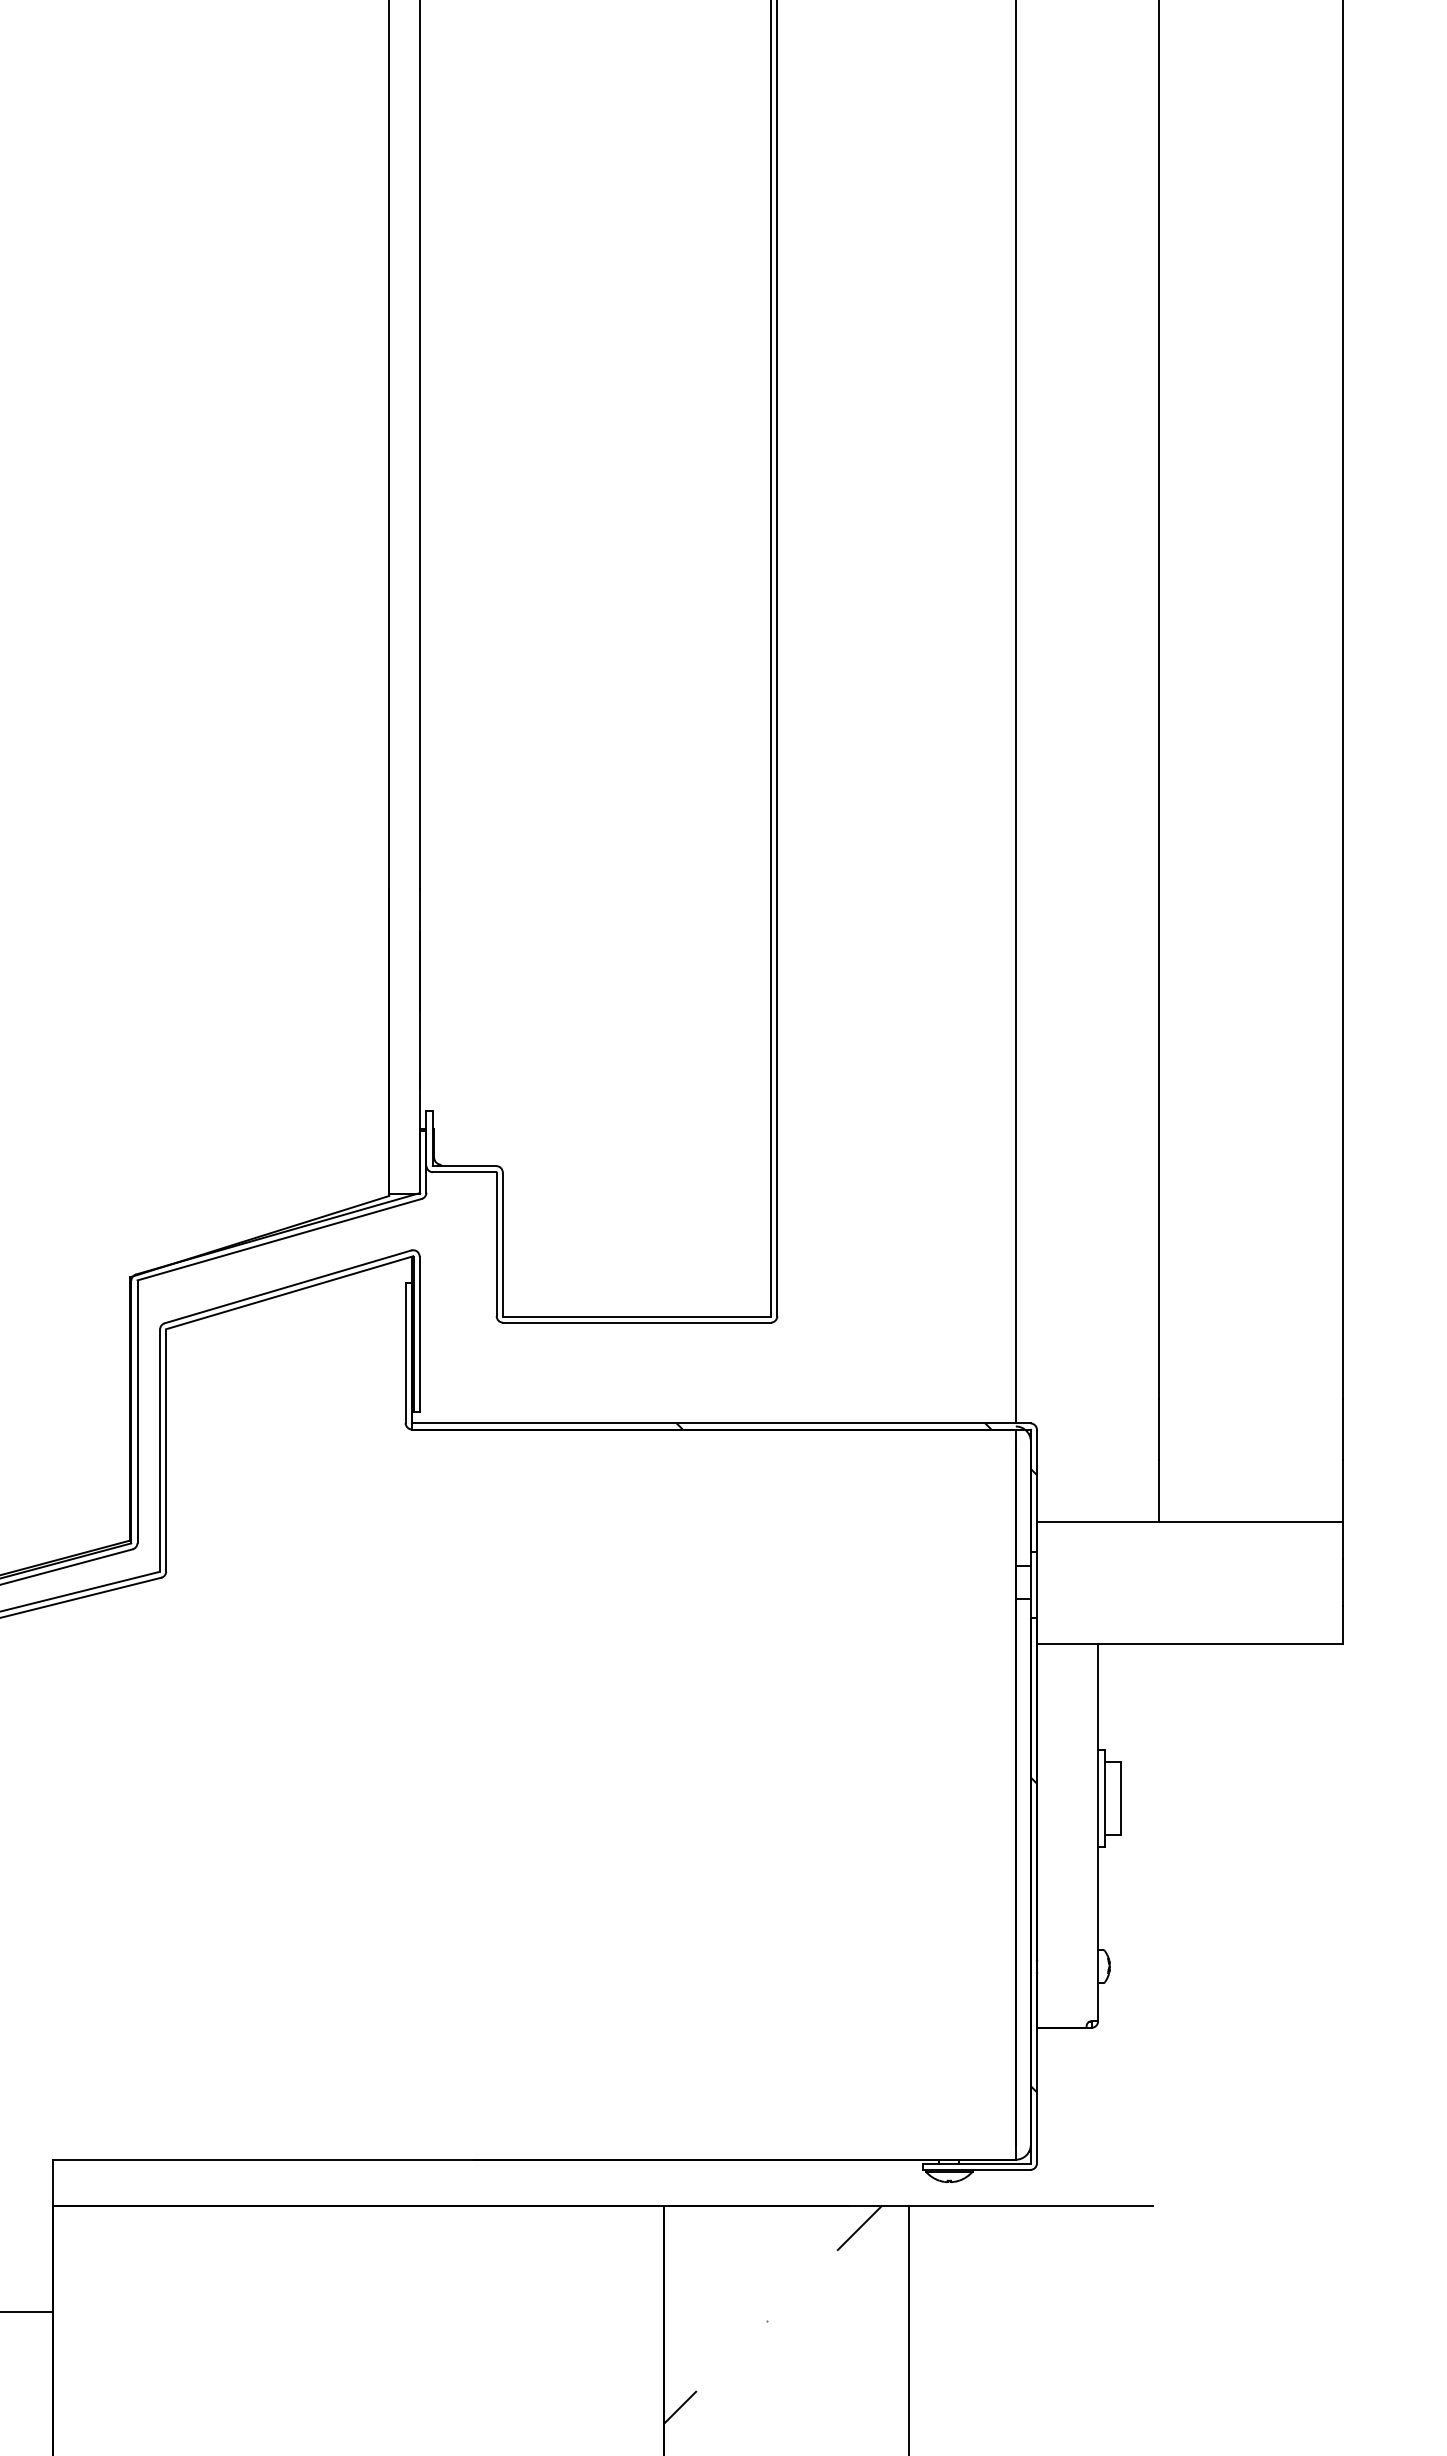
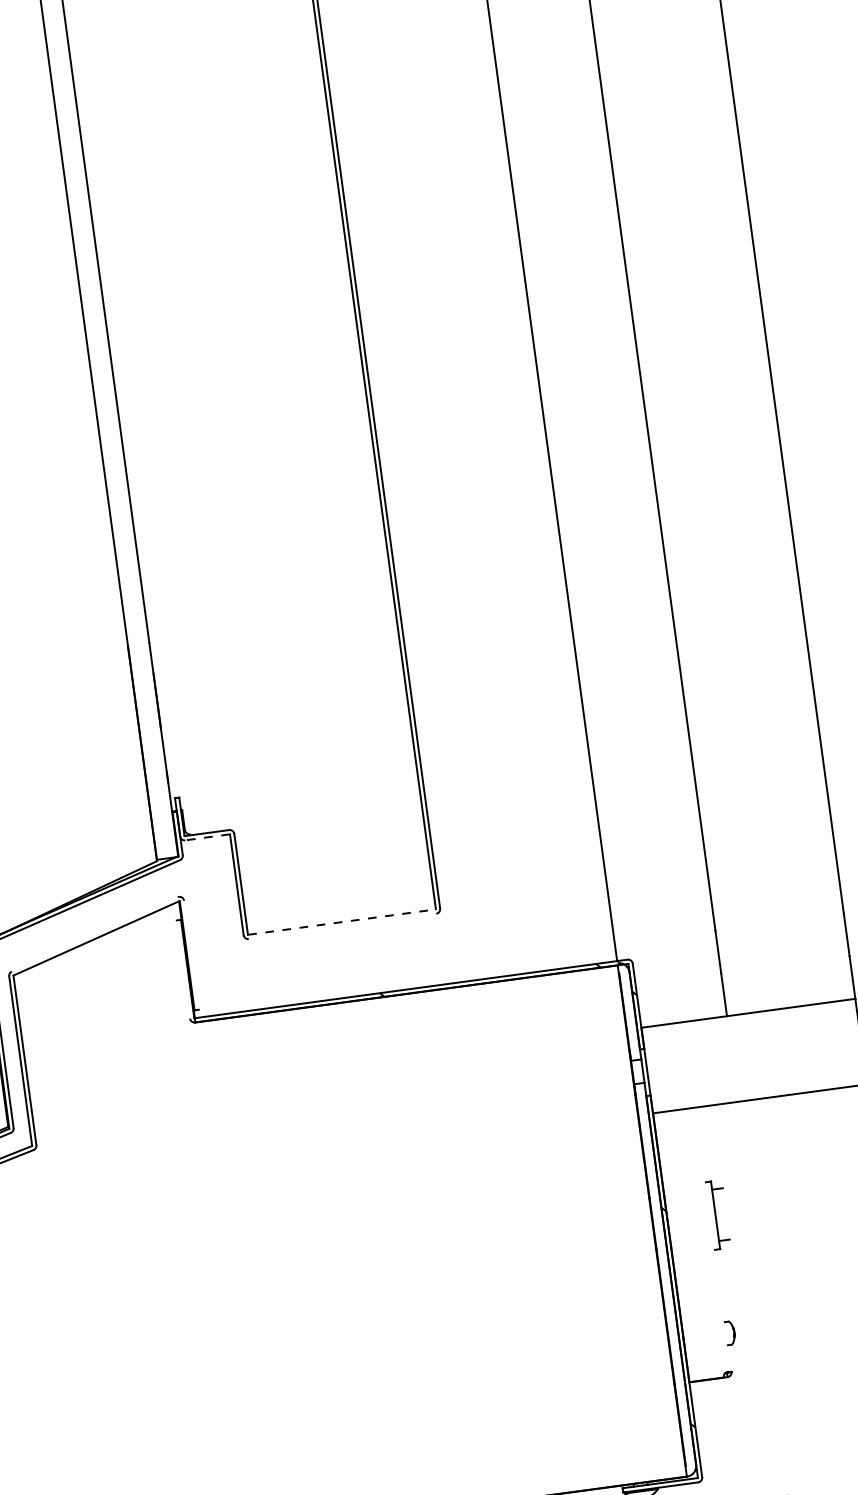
line: (464, 1172) -> (207, 837), solid -> dashed
line: (287, 1286) -> (94, 934), removed
line: (637, 1316) -> (342, 922), solid -> dashed
line: (636, 1322) -> (342, 926), removed
line: (419, 1334) -> (191, 955), removed
line: (405, 1352) -> (183, 969), removed
line: (1120, 1798) -> (726, 1213), removed
line: (1098, 1832) -> (713, 1239), removed

